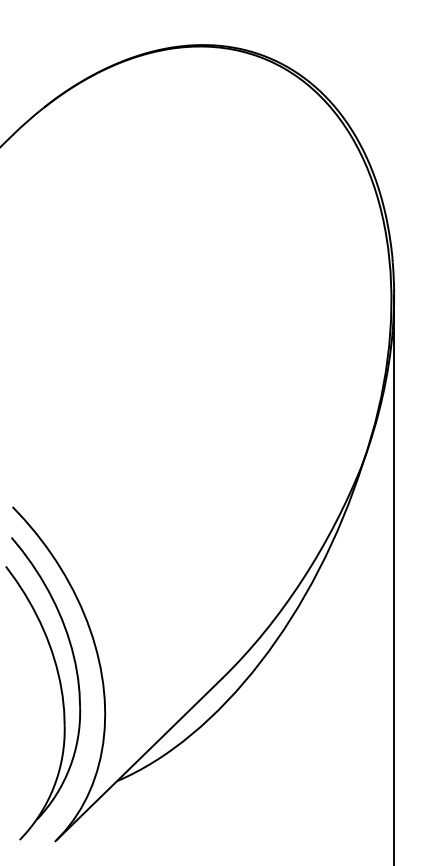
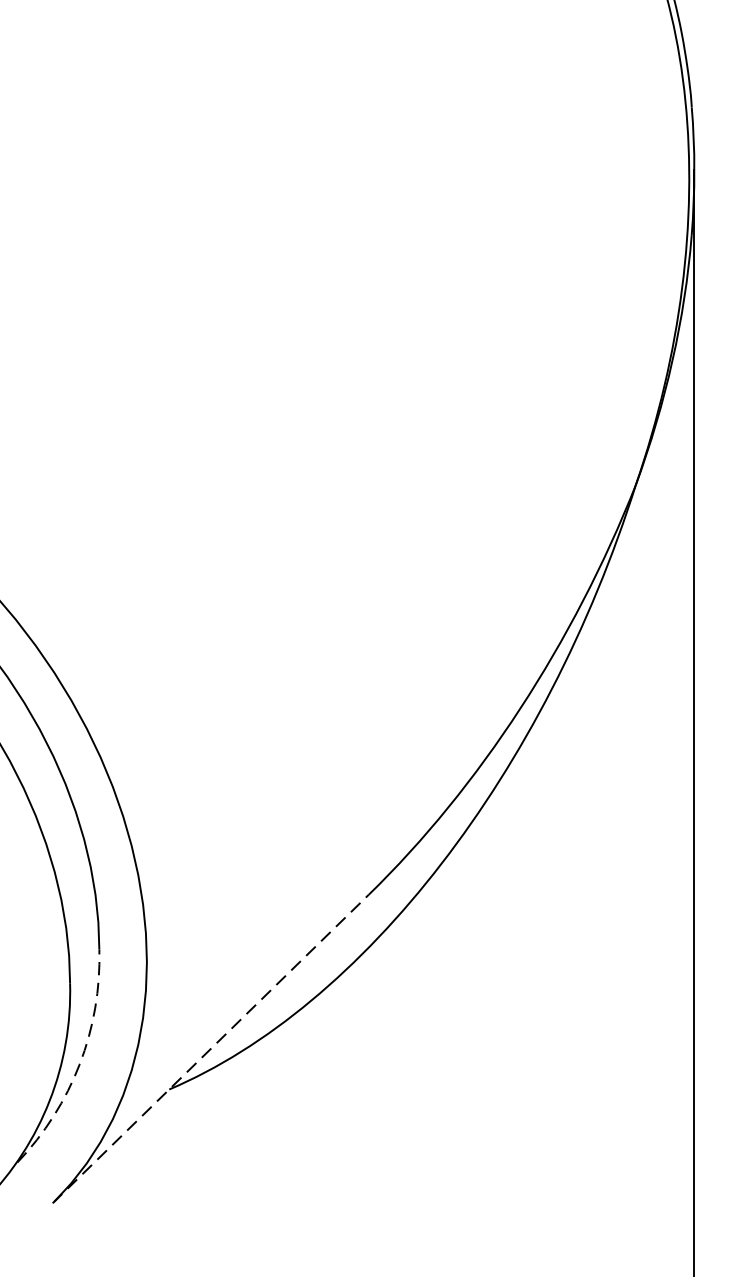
line: (138, 759) -> (209, 1048), solid -> dashed
arc: (69, 767) -> (79, 1063), solid -> dashed

